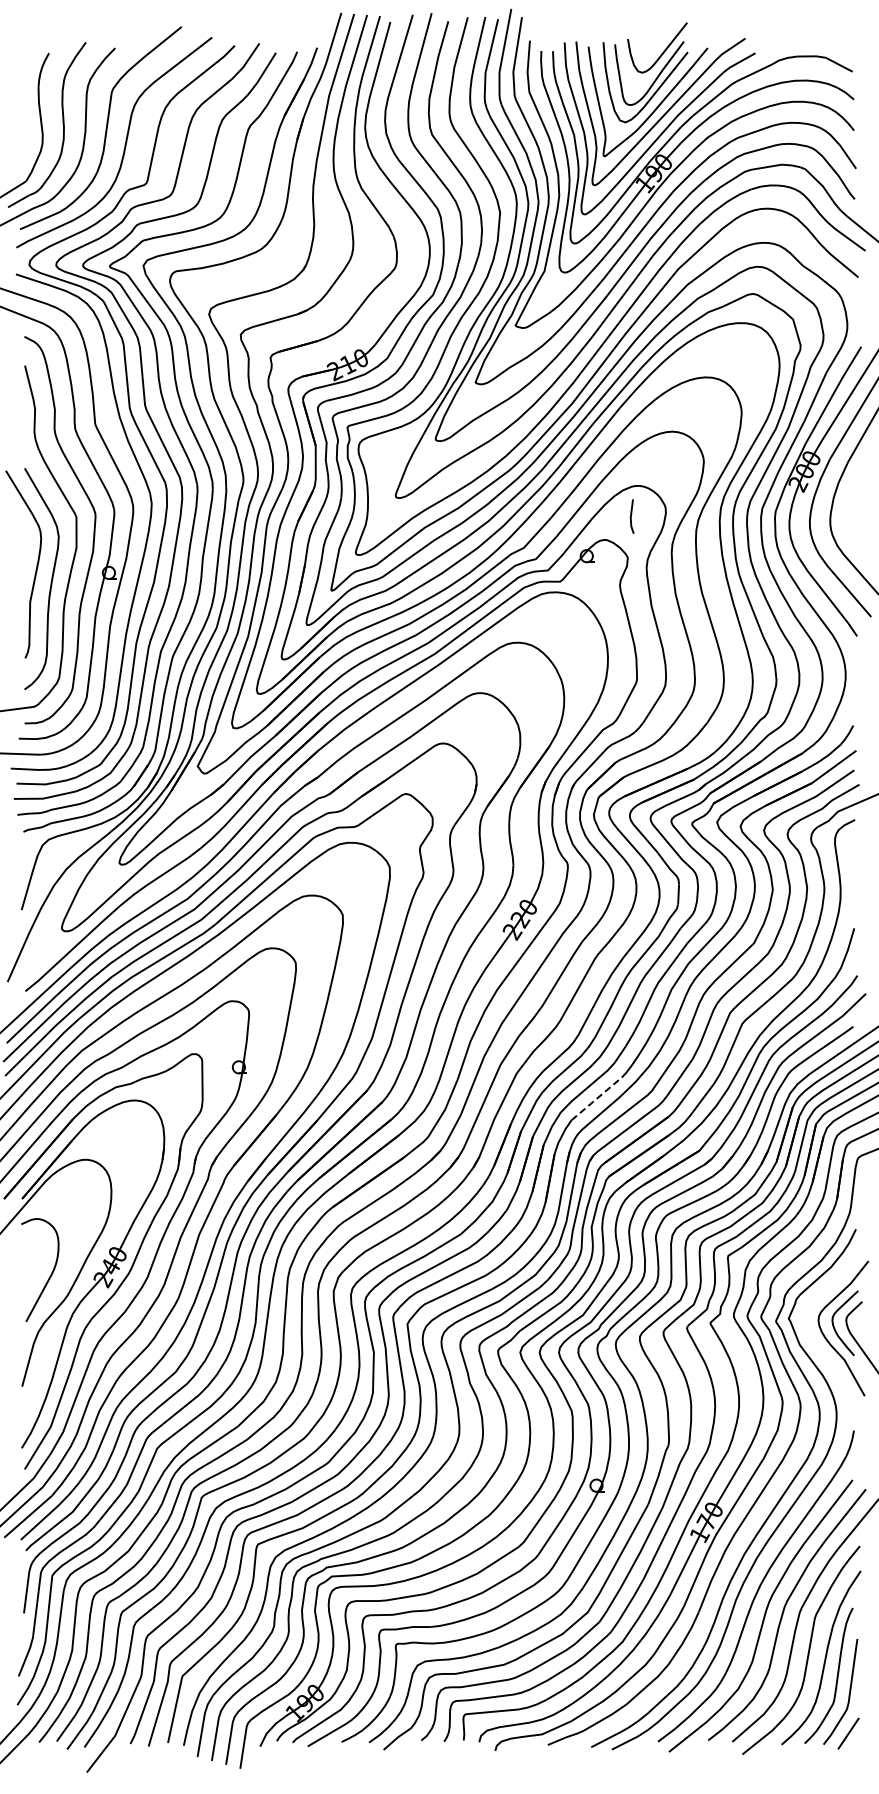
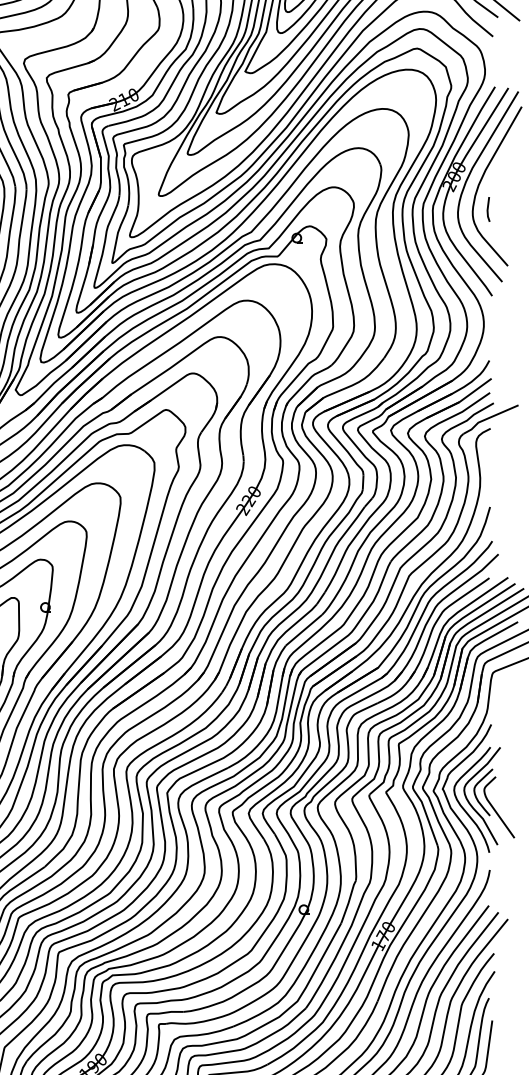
line: (631, 516) -> (488, 209), moved
line: (596, 1098) -> (303, 629), dashed -> solid
curve: (817, 1344) -> (463, 807), added

